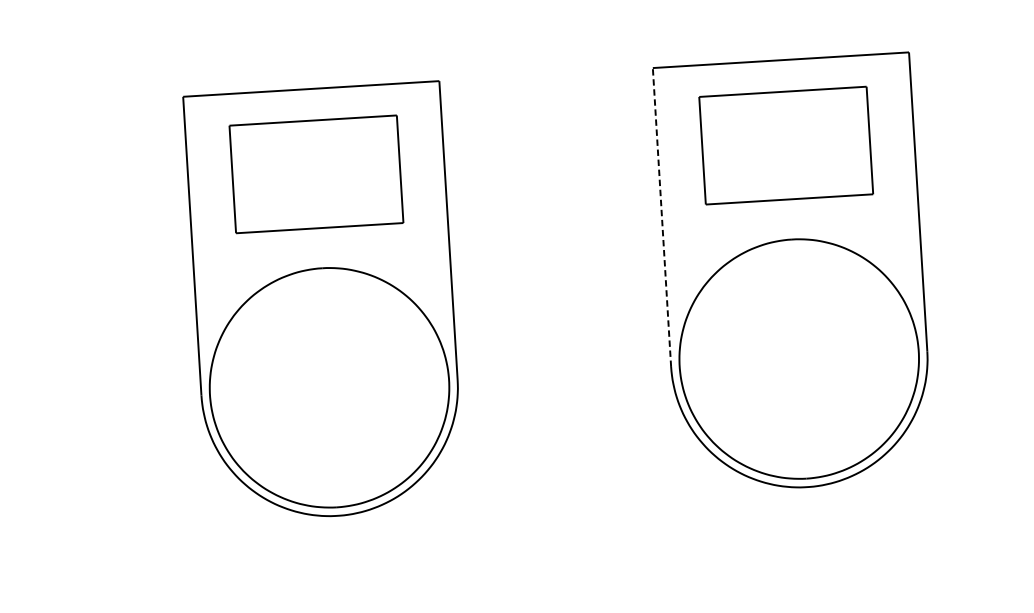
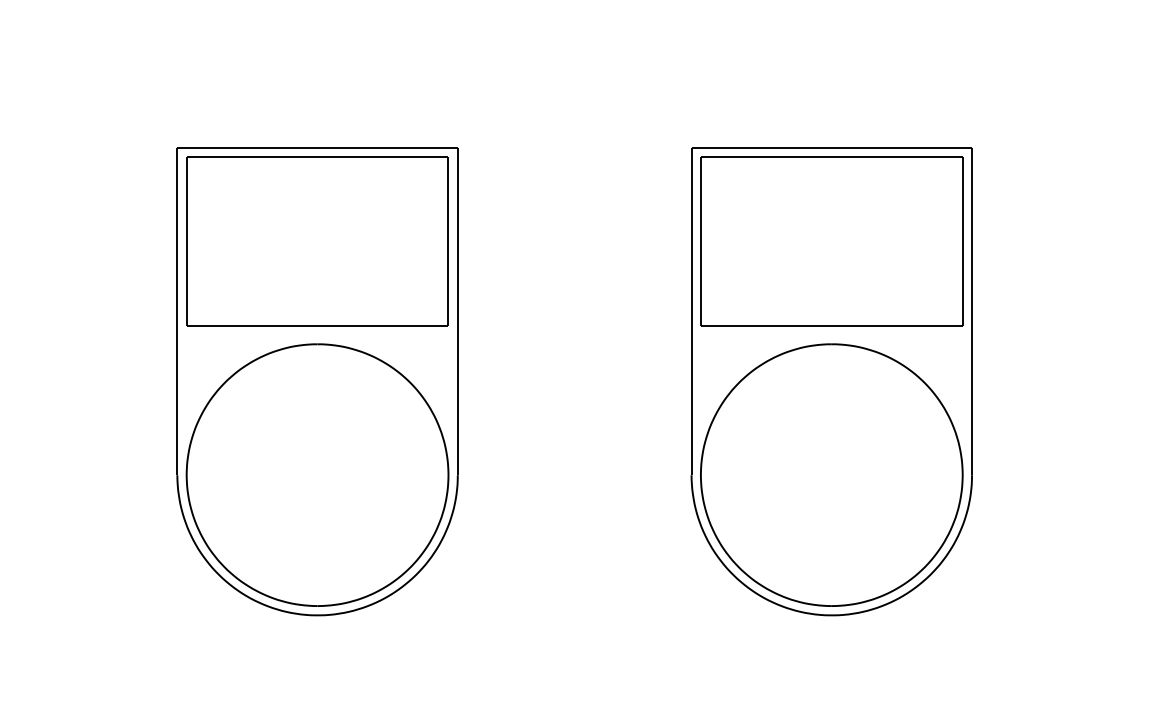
part: (785, 145) -> (831, 241), size x1.43
part: (316, 174) -> (317, 241), size x1.43
line: (661, 217) -> (691, 311), dashed -> solid

